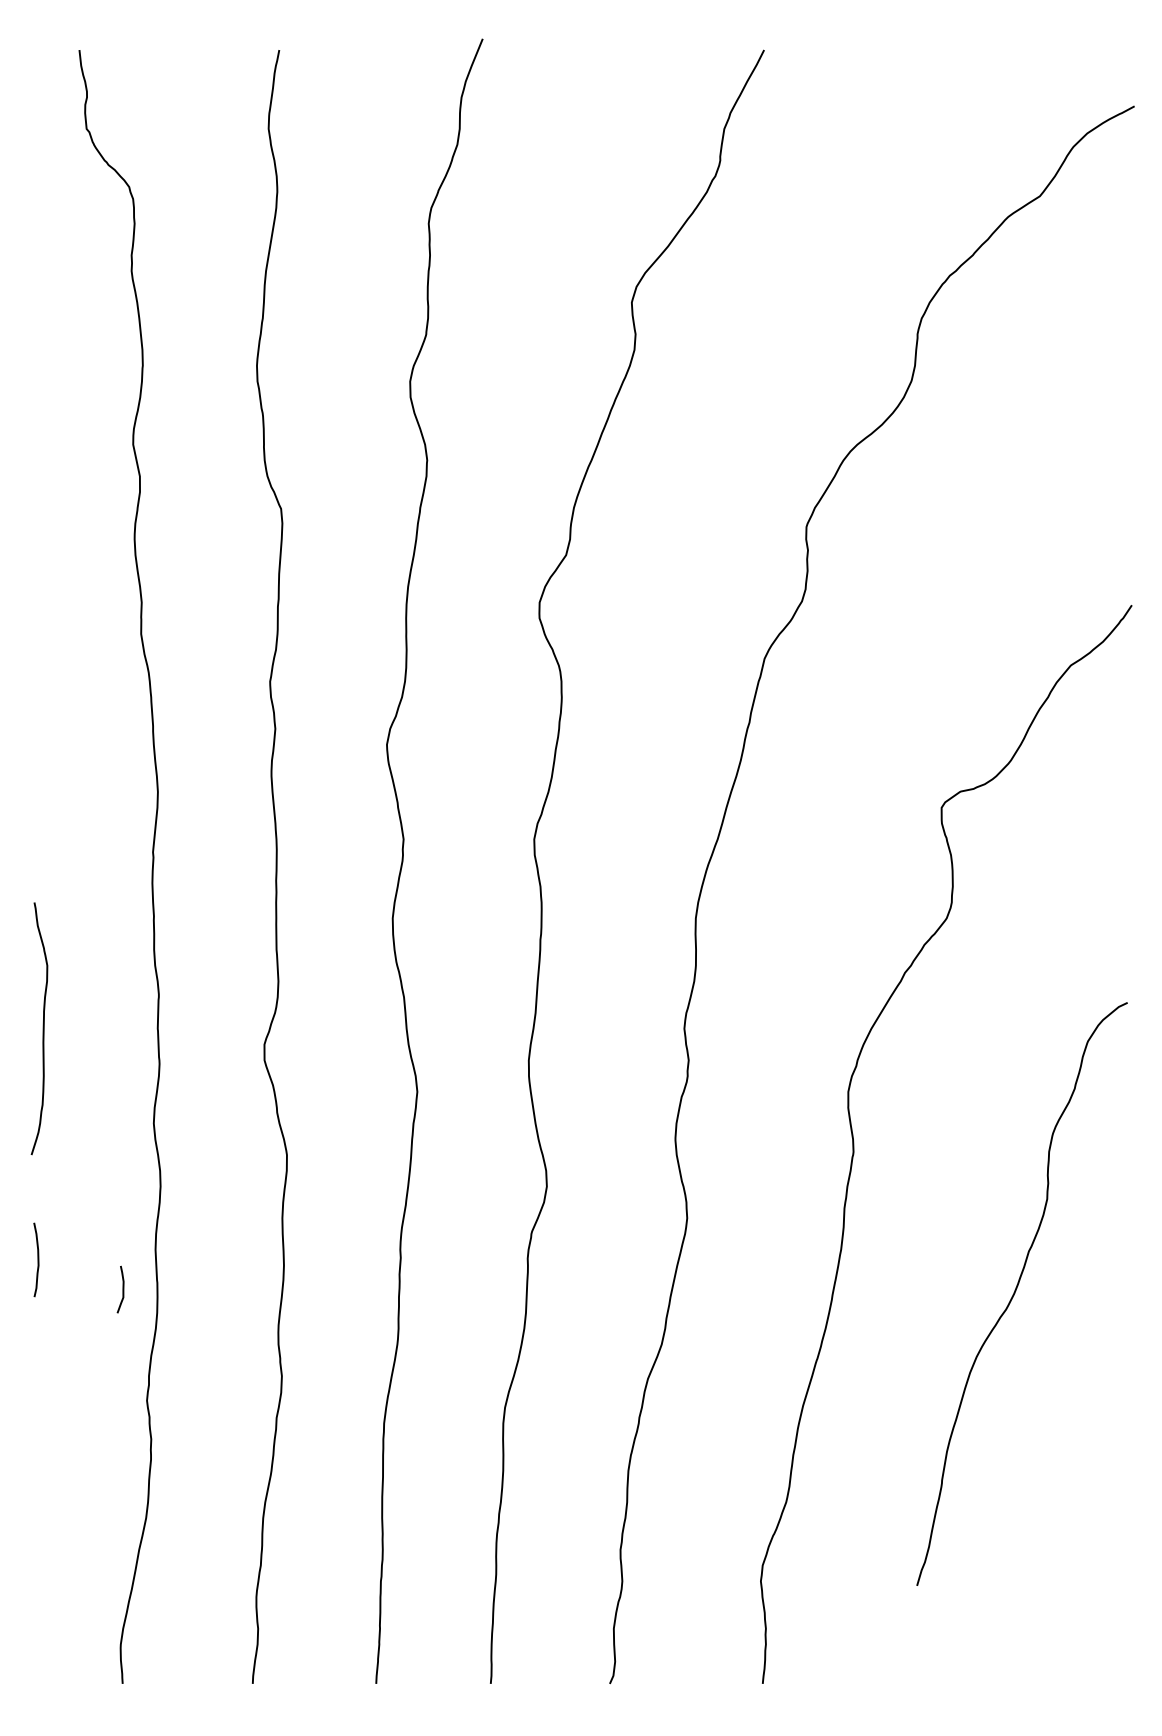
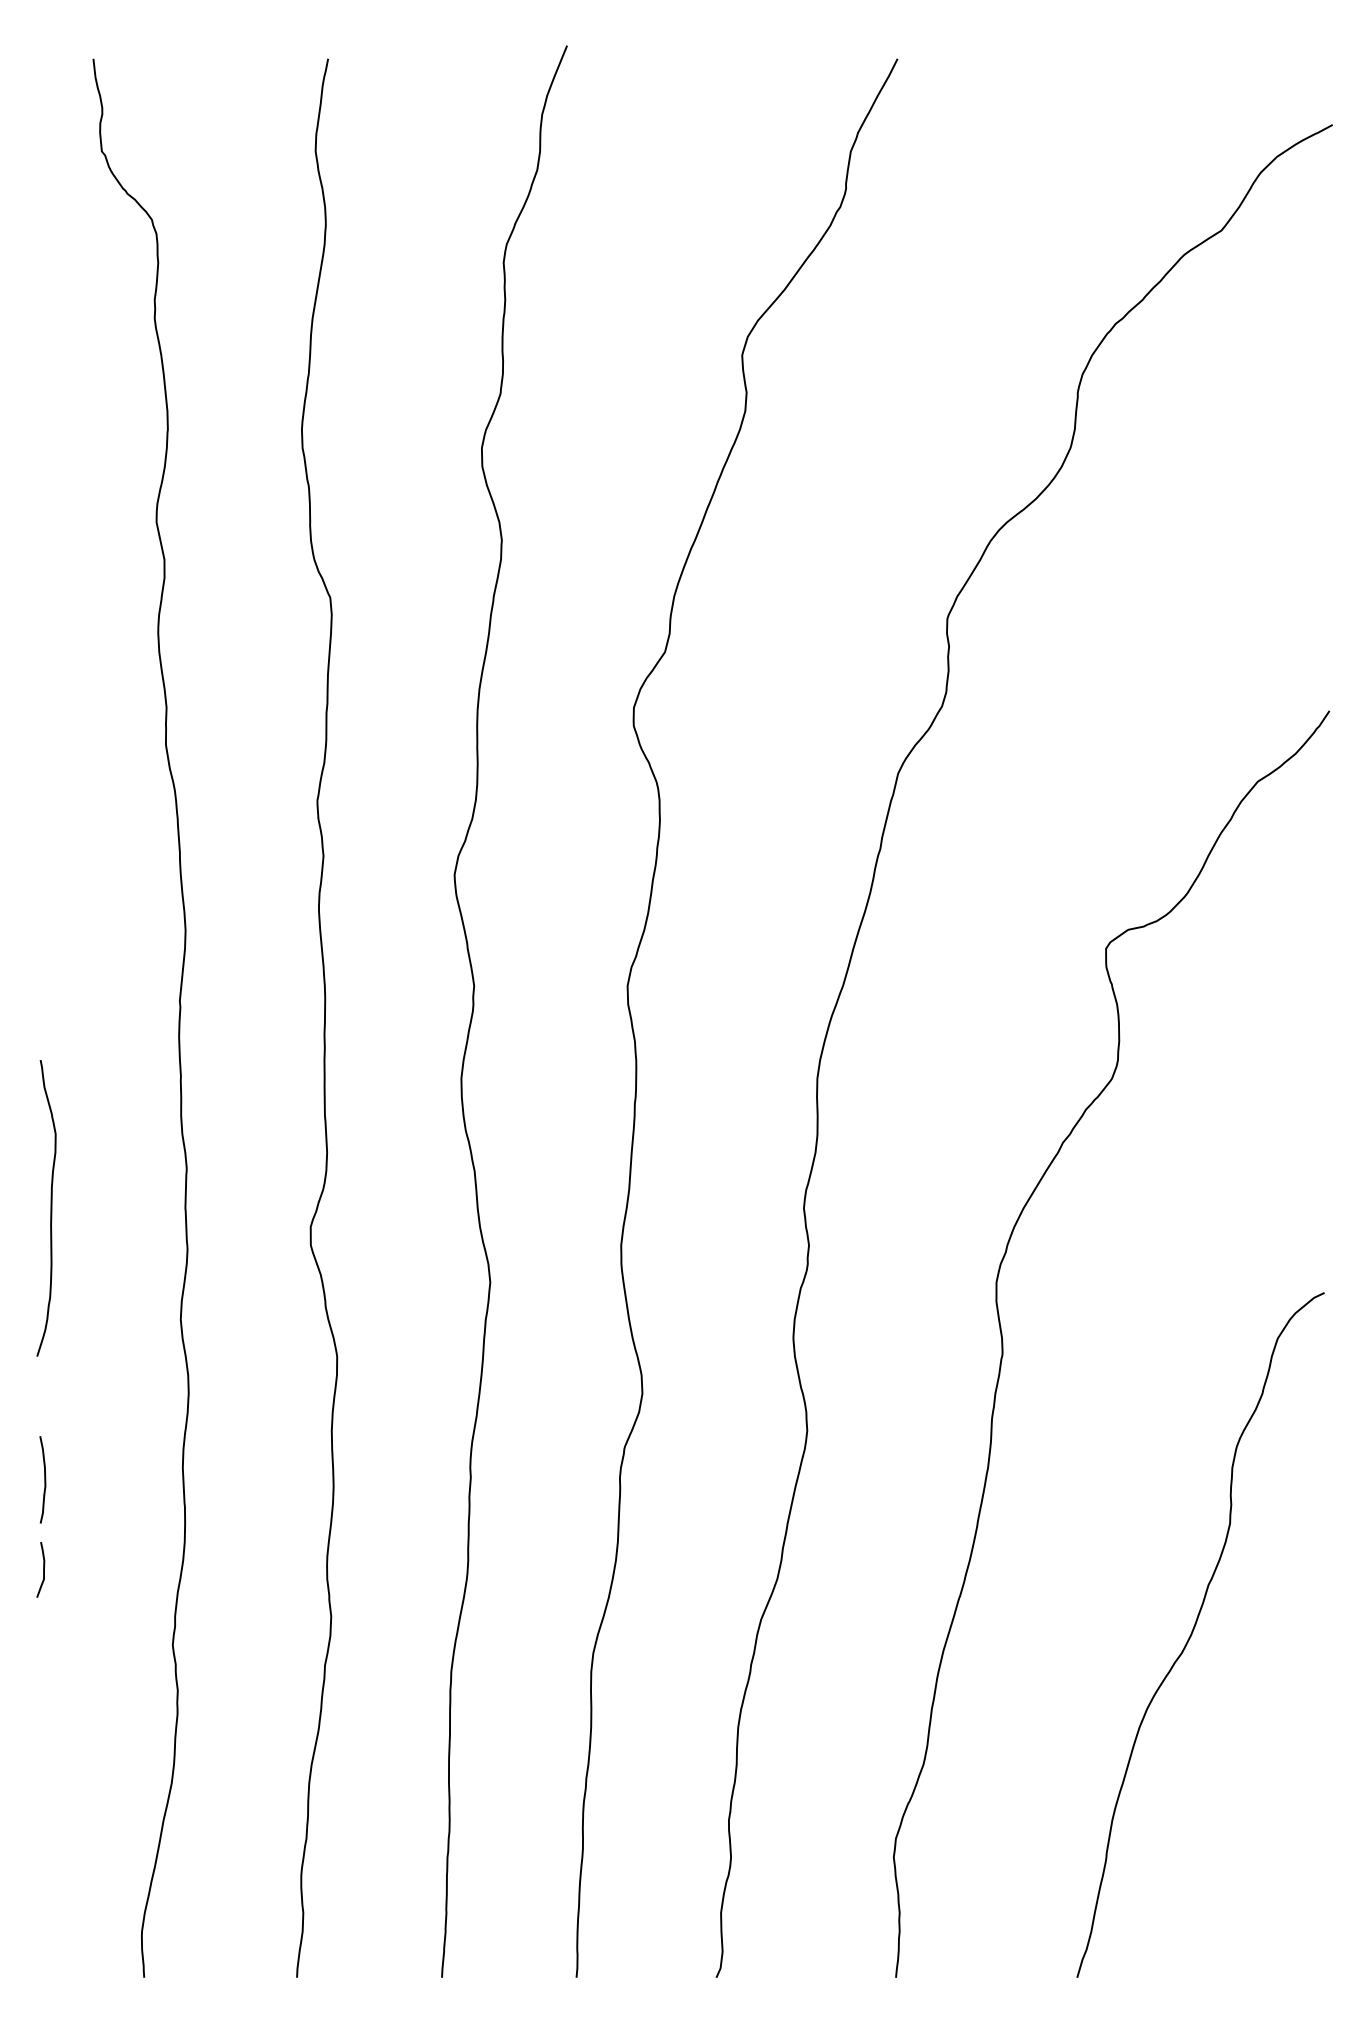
curve: (122, 1289) -> (42, 1569), moved
curve: (1016, 1291) -> (1193, 1632), moved

